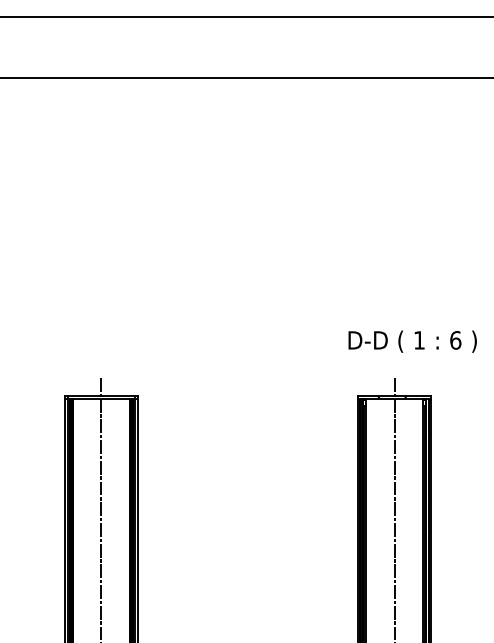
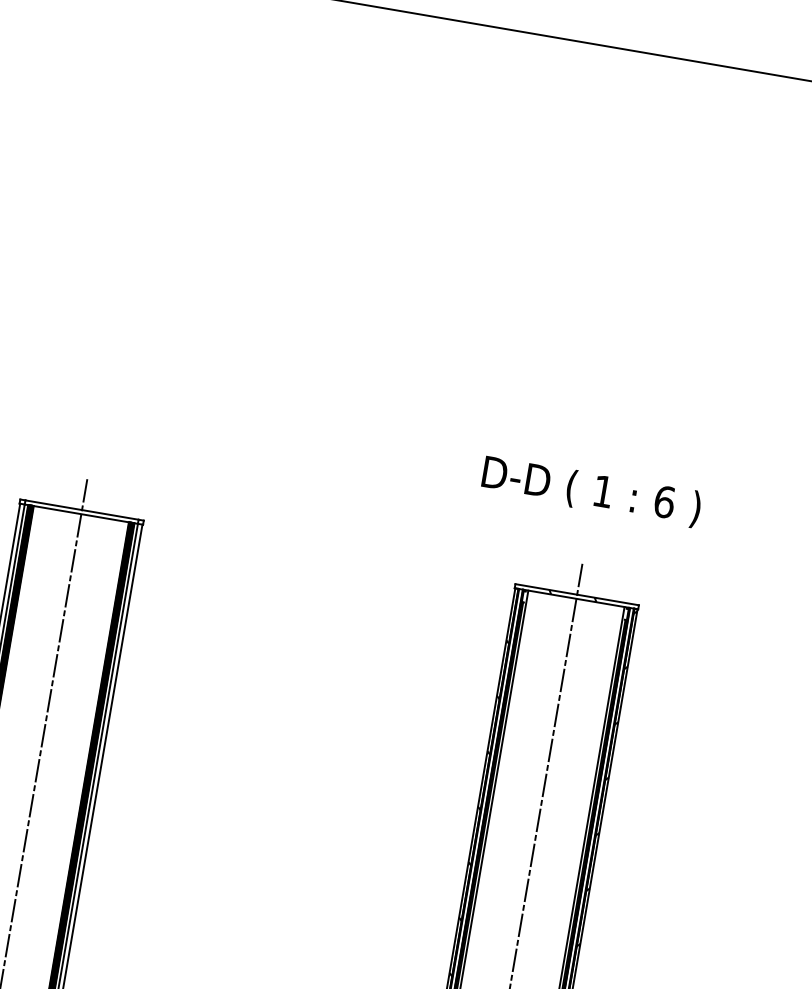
text: (412, 341) -> (591, 491), moved

